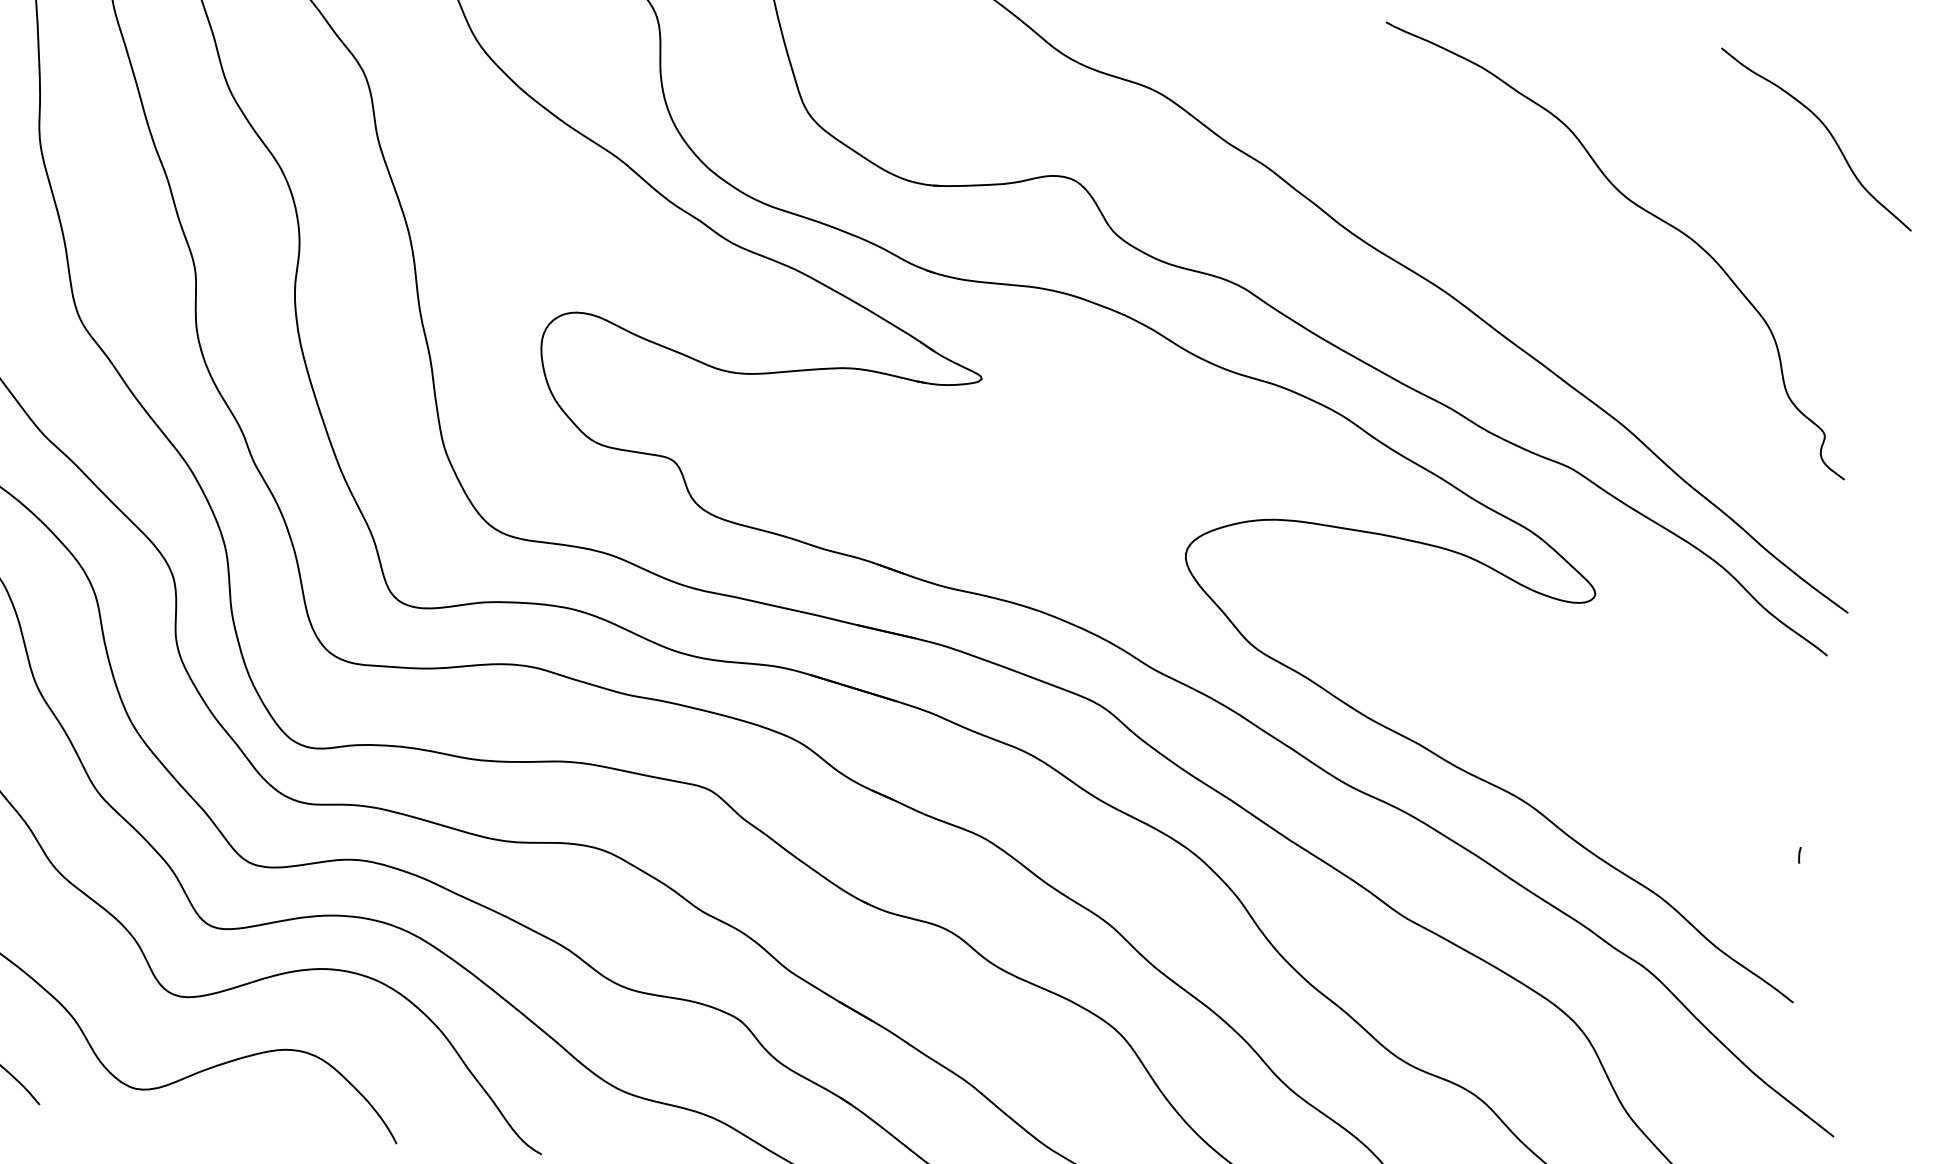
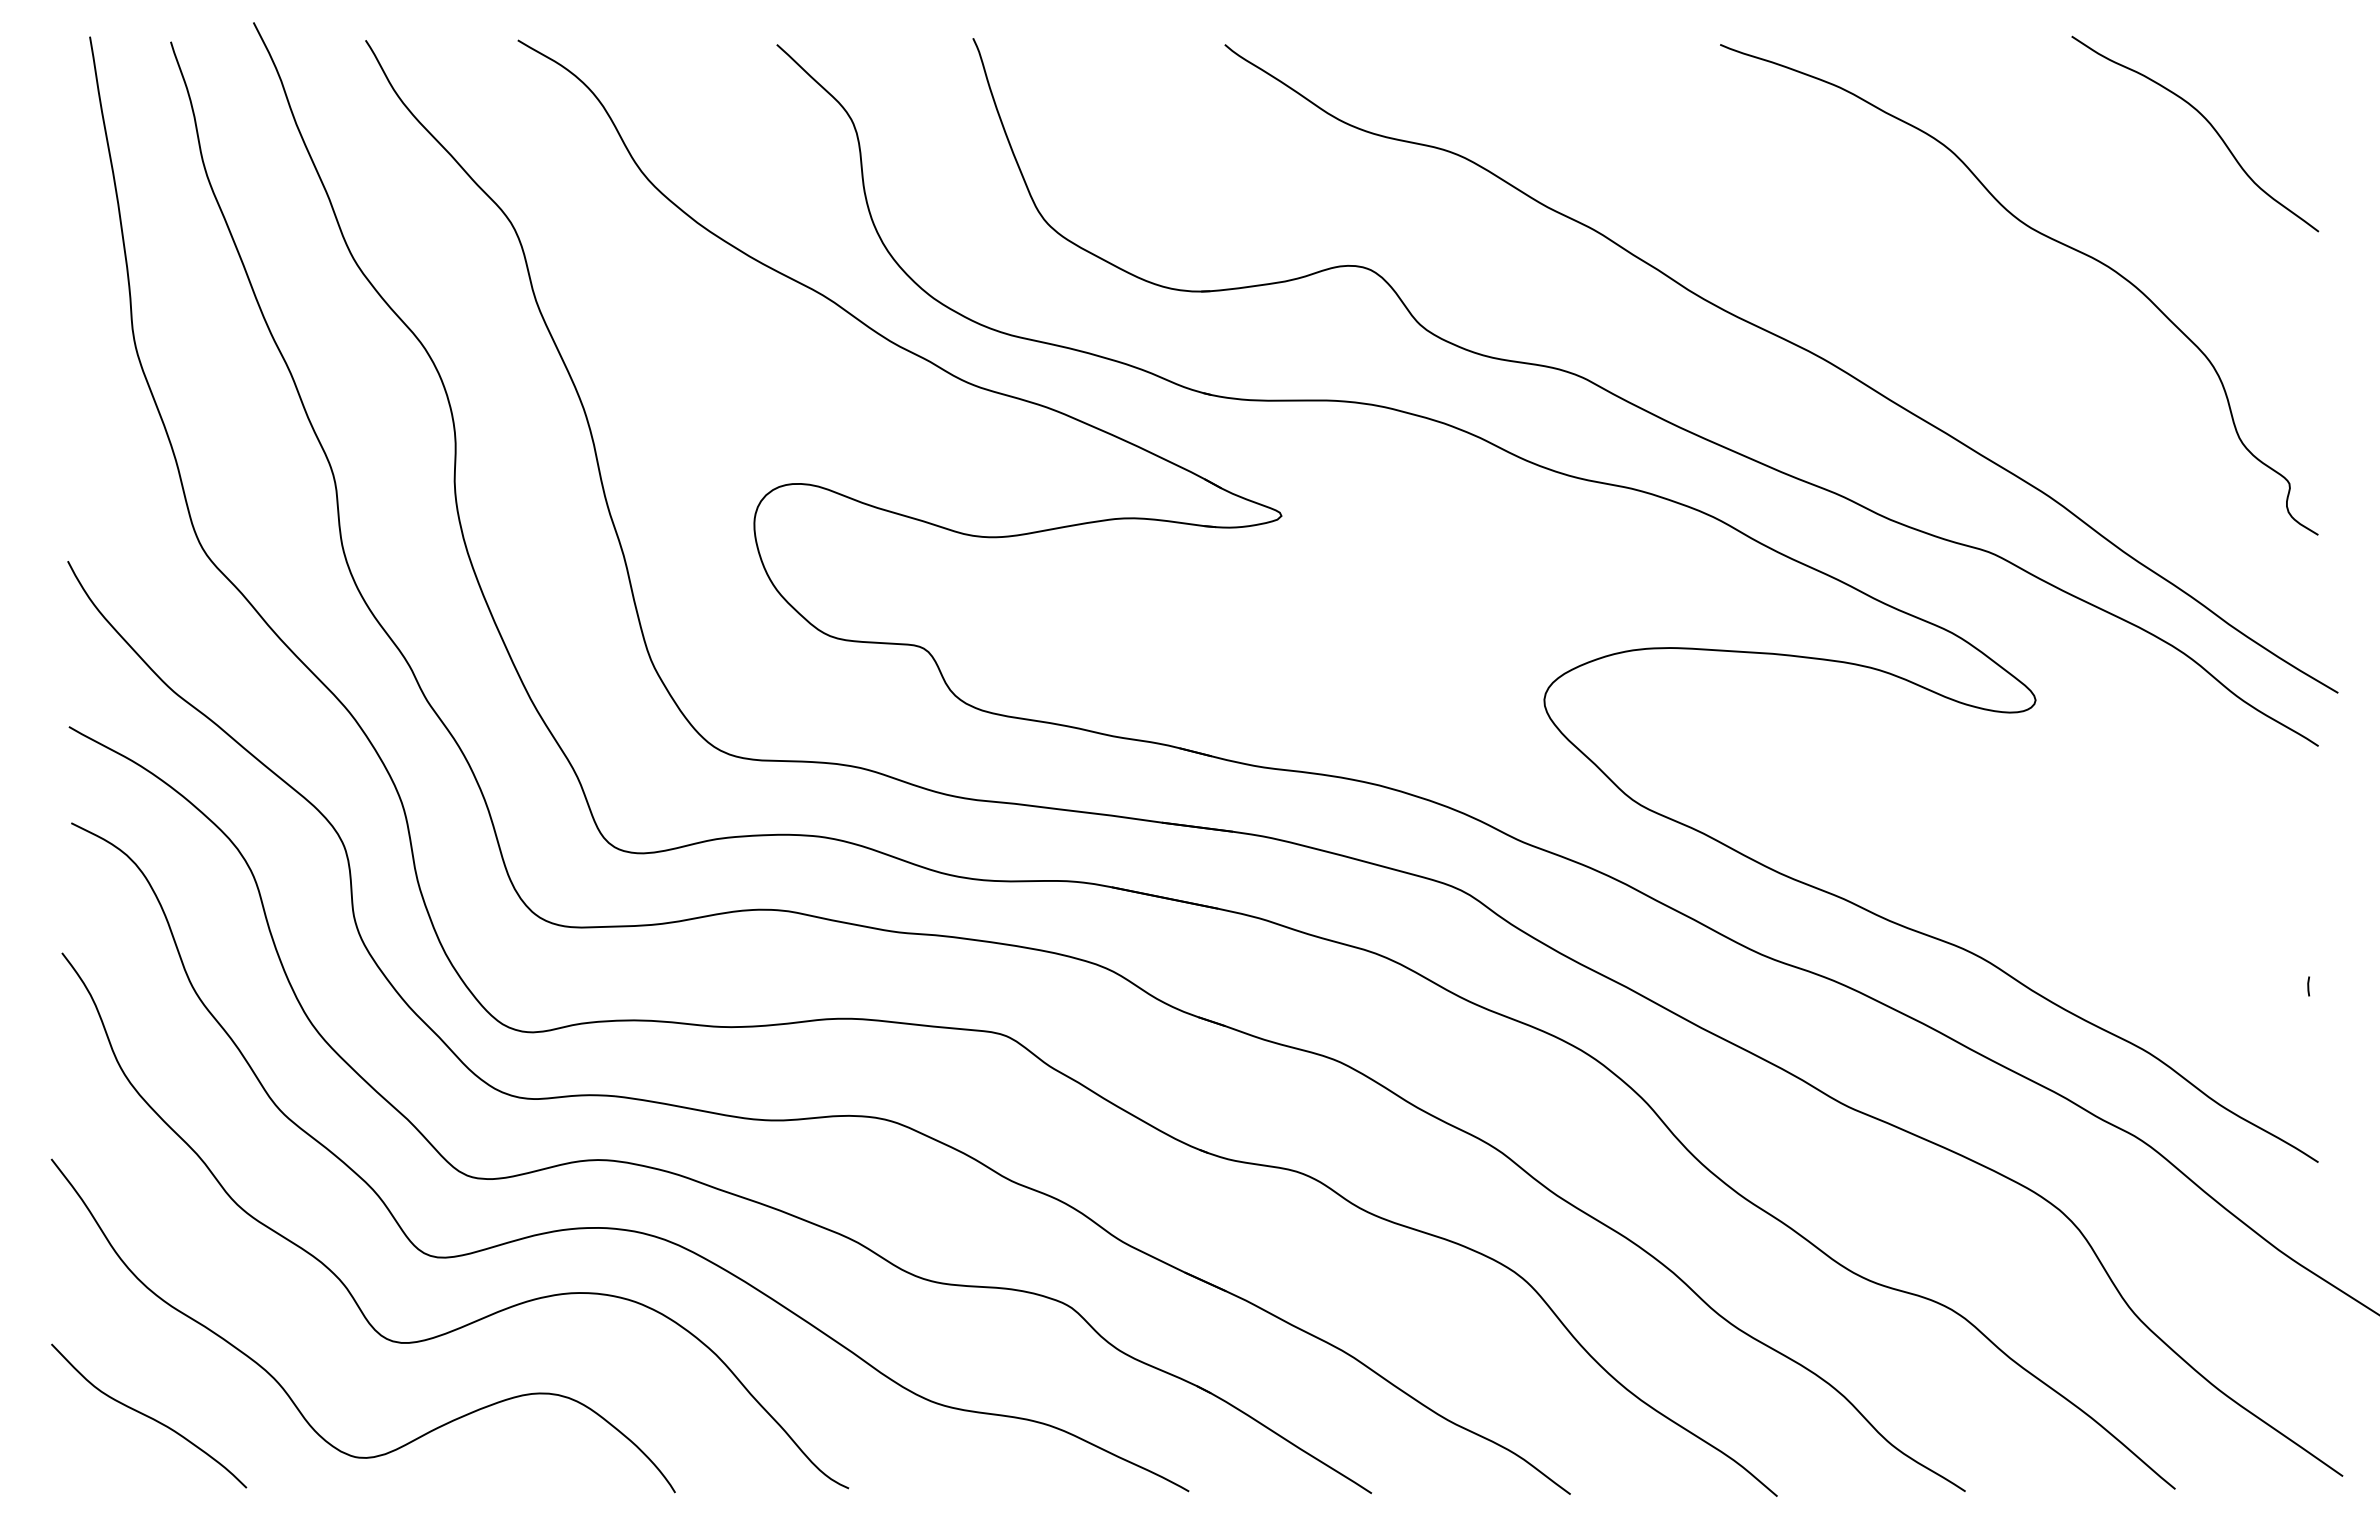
curve: (1826, 130) -> (2206, 121), moved

